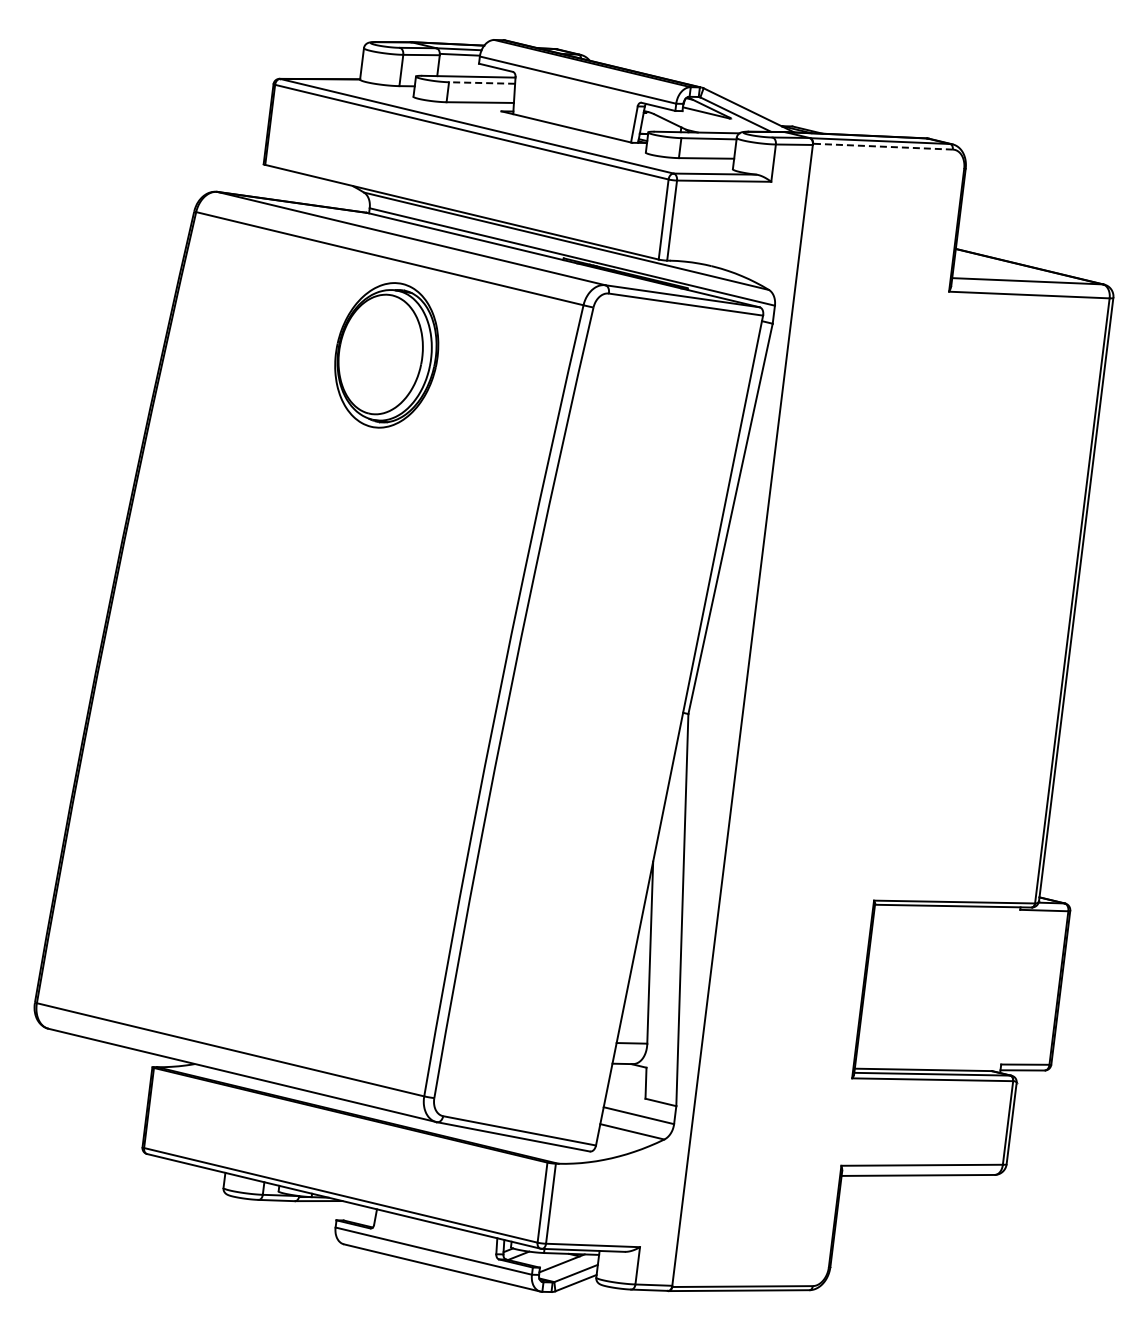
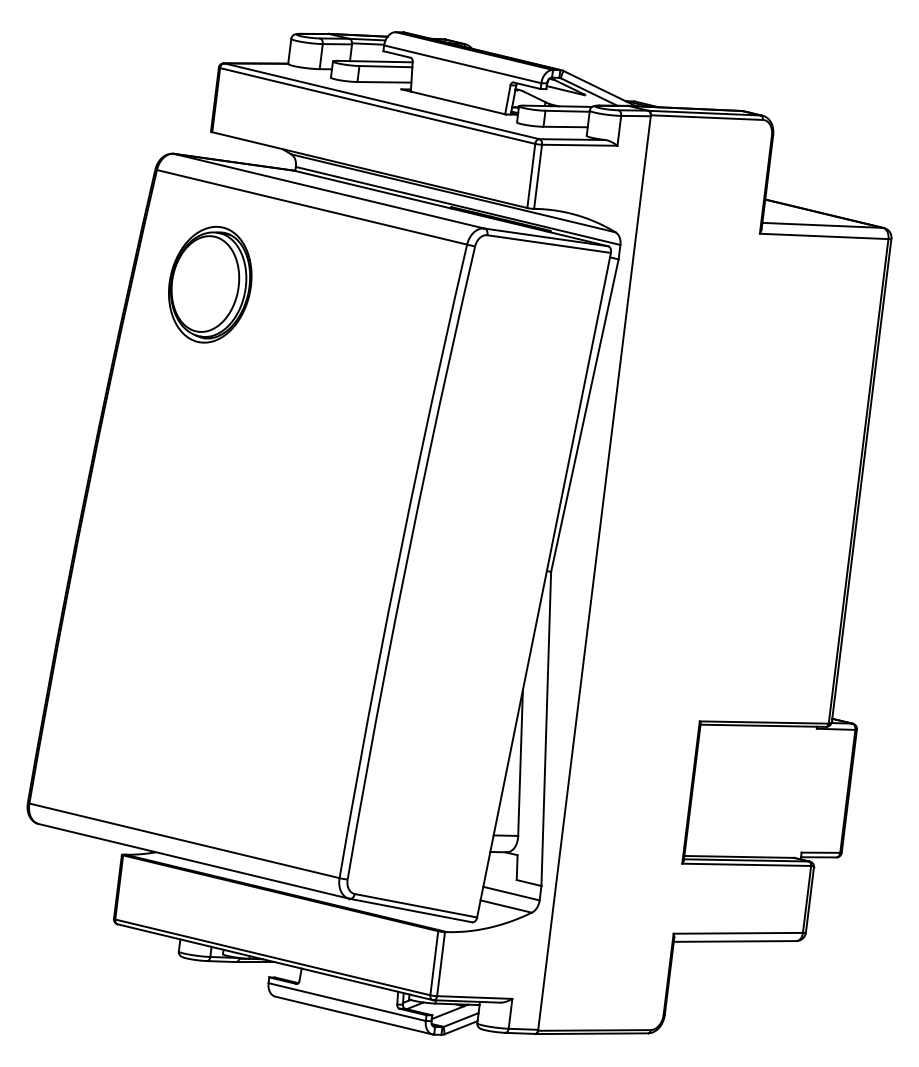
line: (481, 83) -> (385, 67), dashed -> solid
line: (882, 146) -> (706, 117), dashed -> solid
part: (386, 355) -> (210, 284), moved

